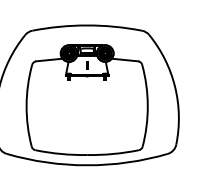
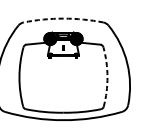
arc: (87, 25) -> (63, 18), solid -> dashed
arc: (147, 105) -> (107, 76), solid -> dashed

